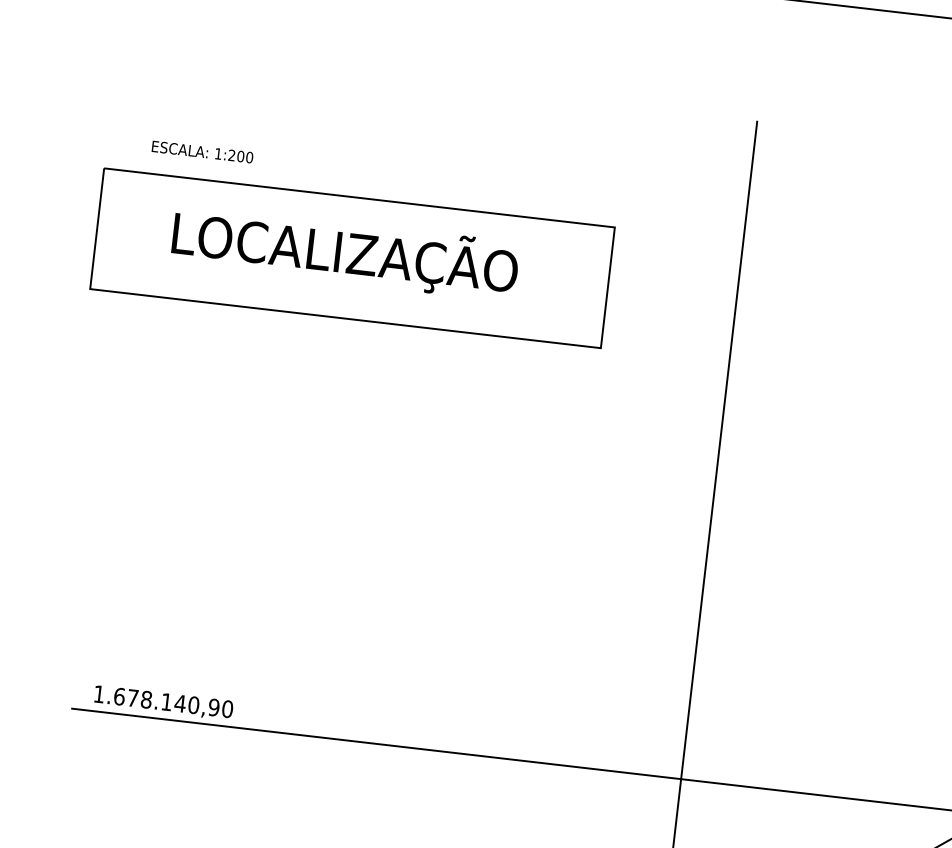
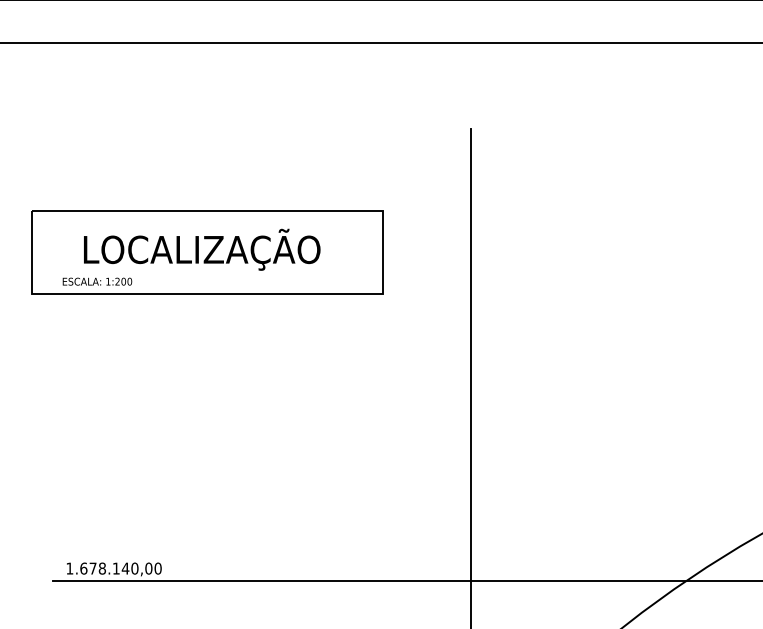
text: (202, 151) -> (97, 281), moved
text: (213, 707) -> (148, 568), 1.678.140,90 -> 1.678.140,00

